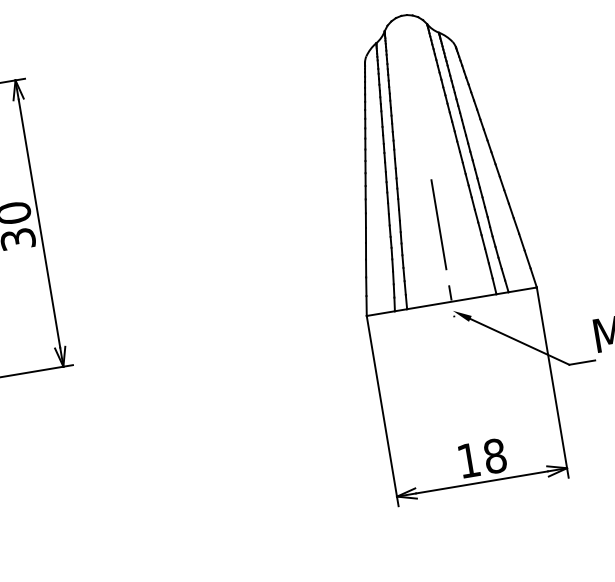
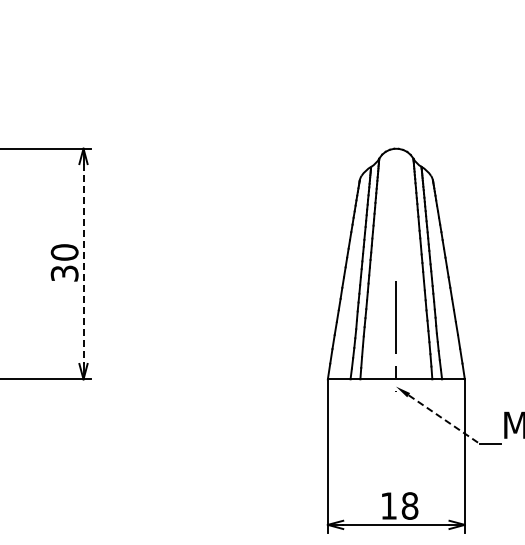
line: (39, 224) -> (83, 264), solid -> dashed
line: (519, 341) -> (444, 419), solid -> dashed

